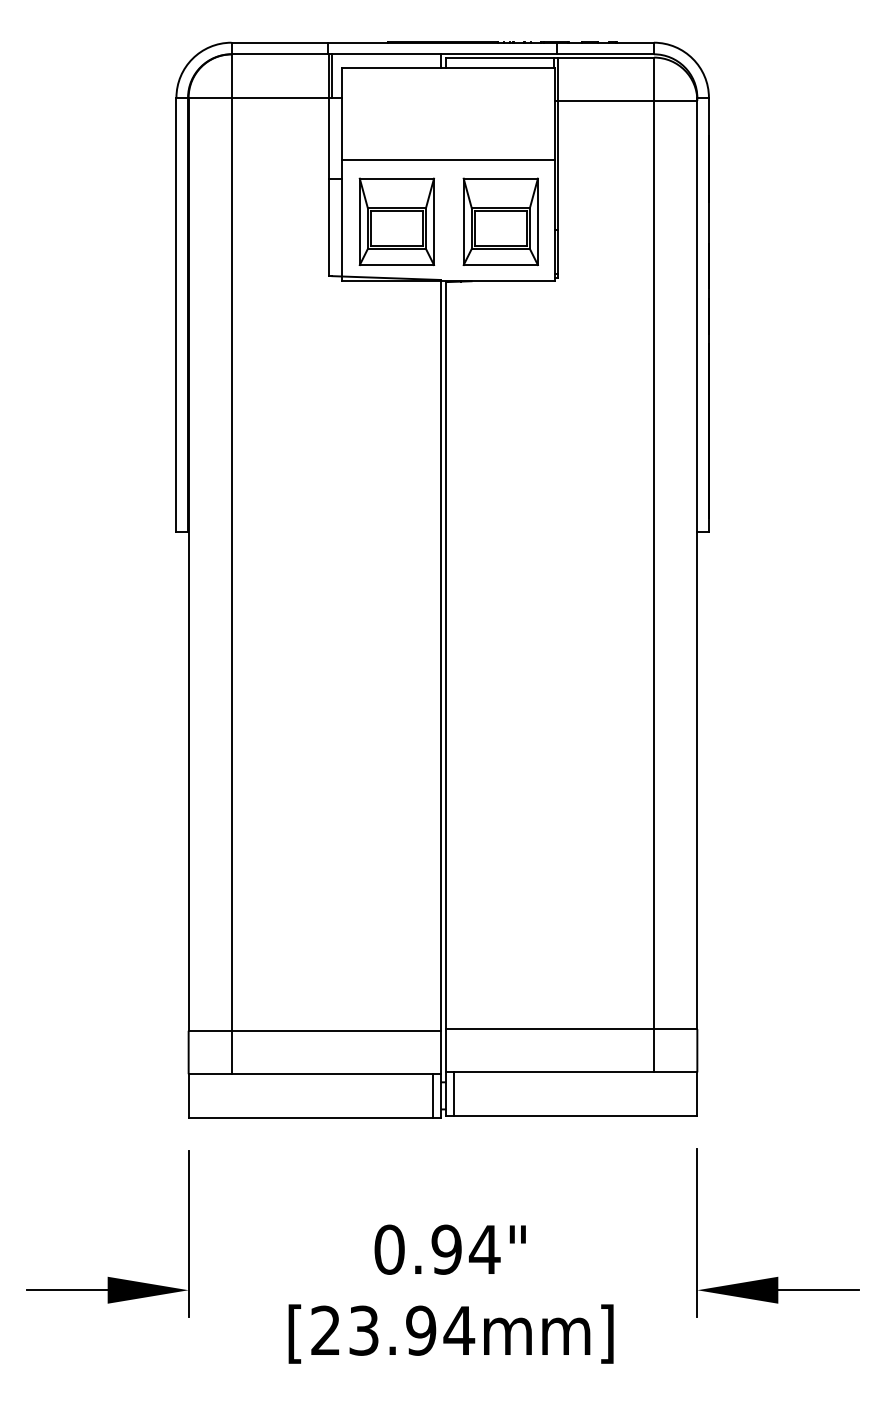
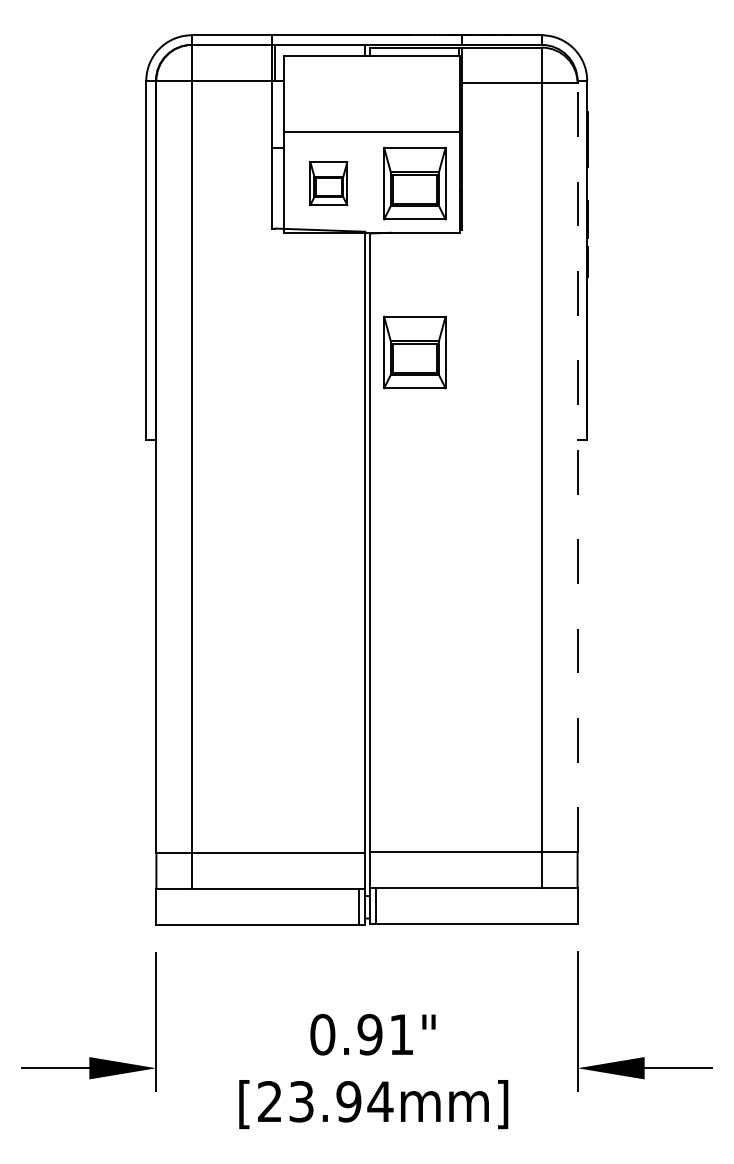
part: (396, 221) -> (328, 183), size x0.6
part: (500, 425) -> (414, 352), added
line: (697, 564) -> (577, 467), solid -> dashed
text: (484, 1249) -> (401, 1034), 0.94" -> 0.91"

